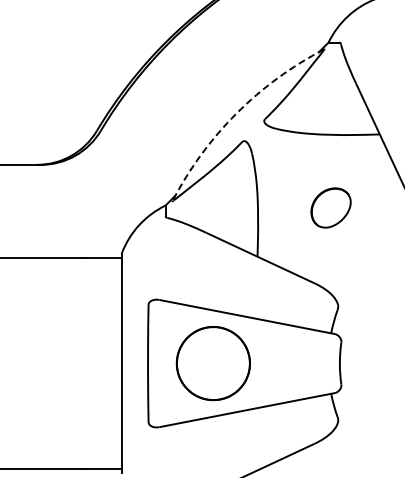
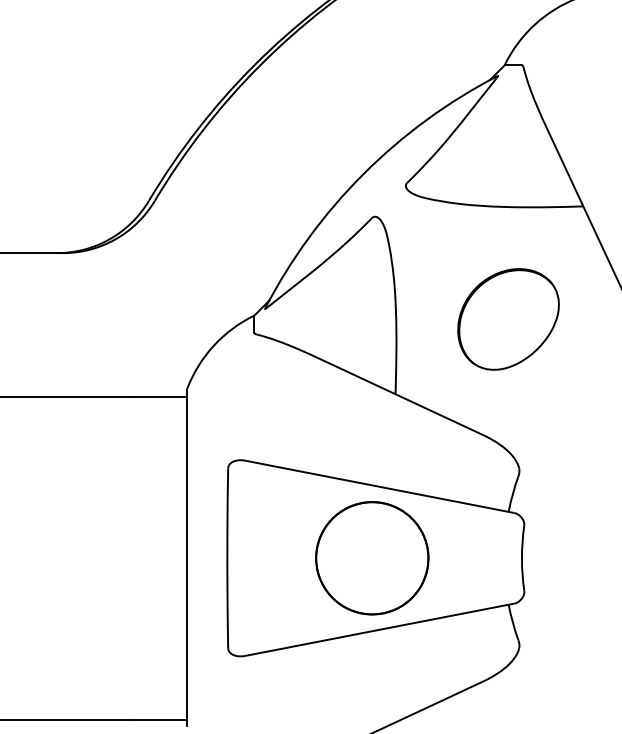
arc: (236, 113) -> (363, 174), dashed -> solid
part: (330, 207) -> (507, 318), size x1.67
part: (212, 363) -> (370, 558), moved

